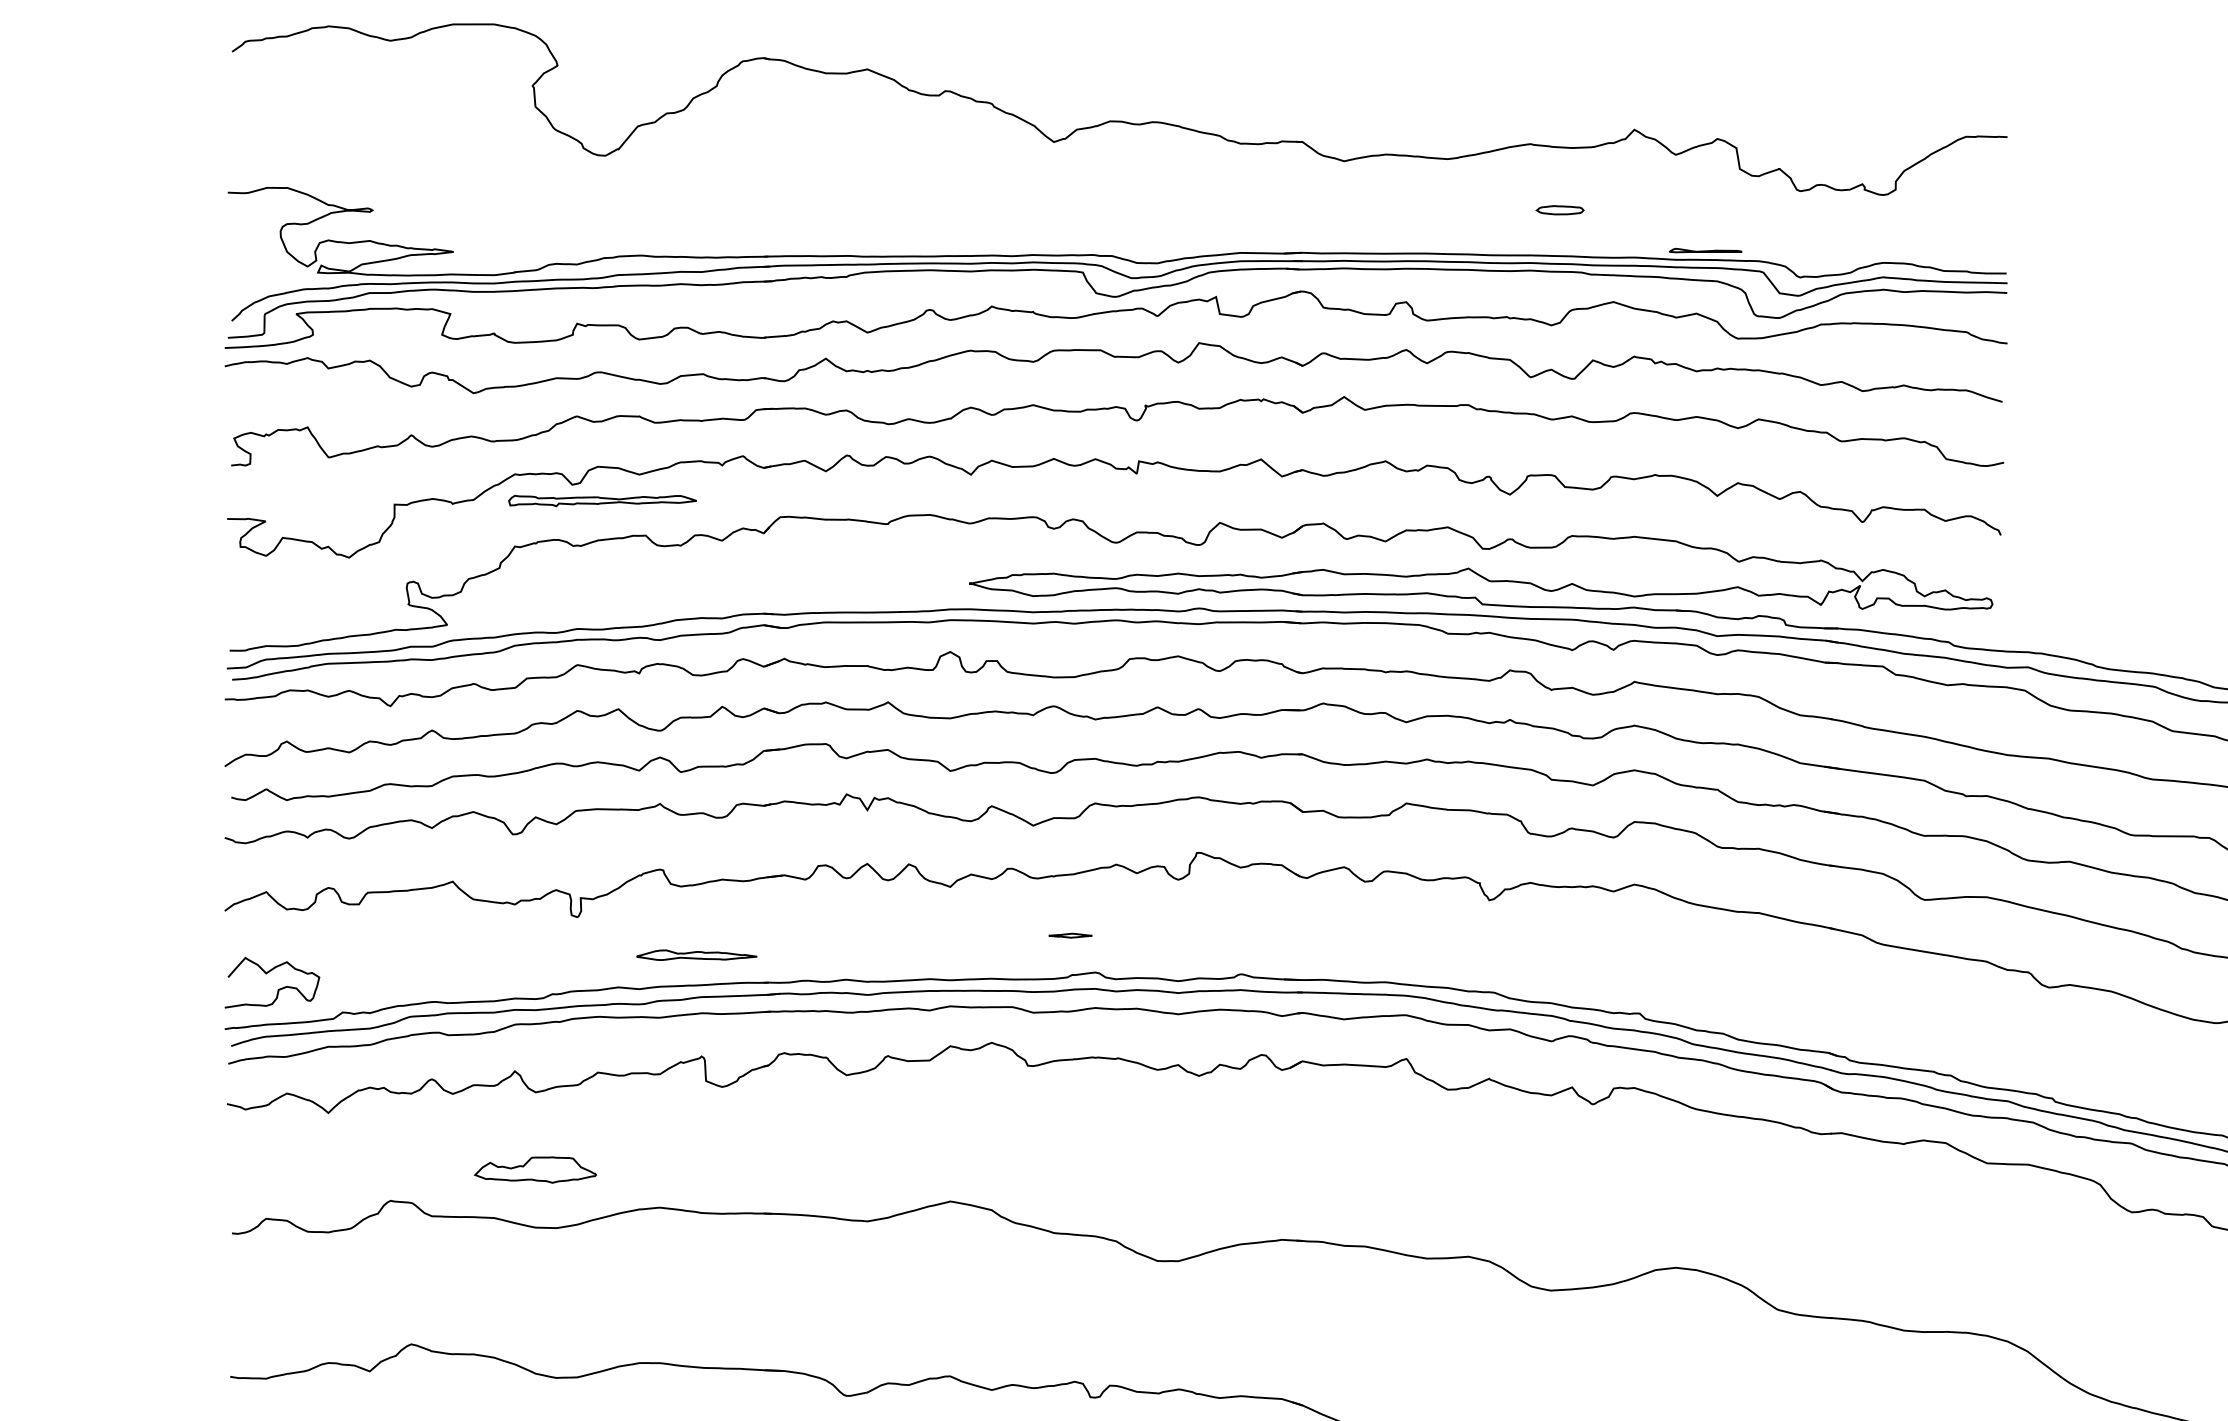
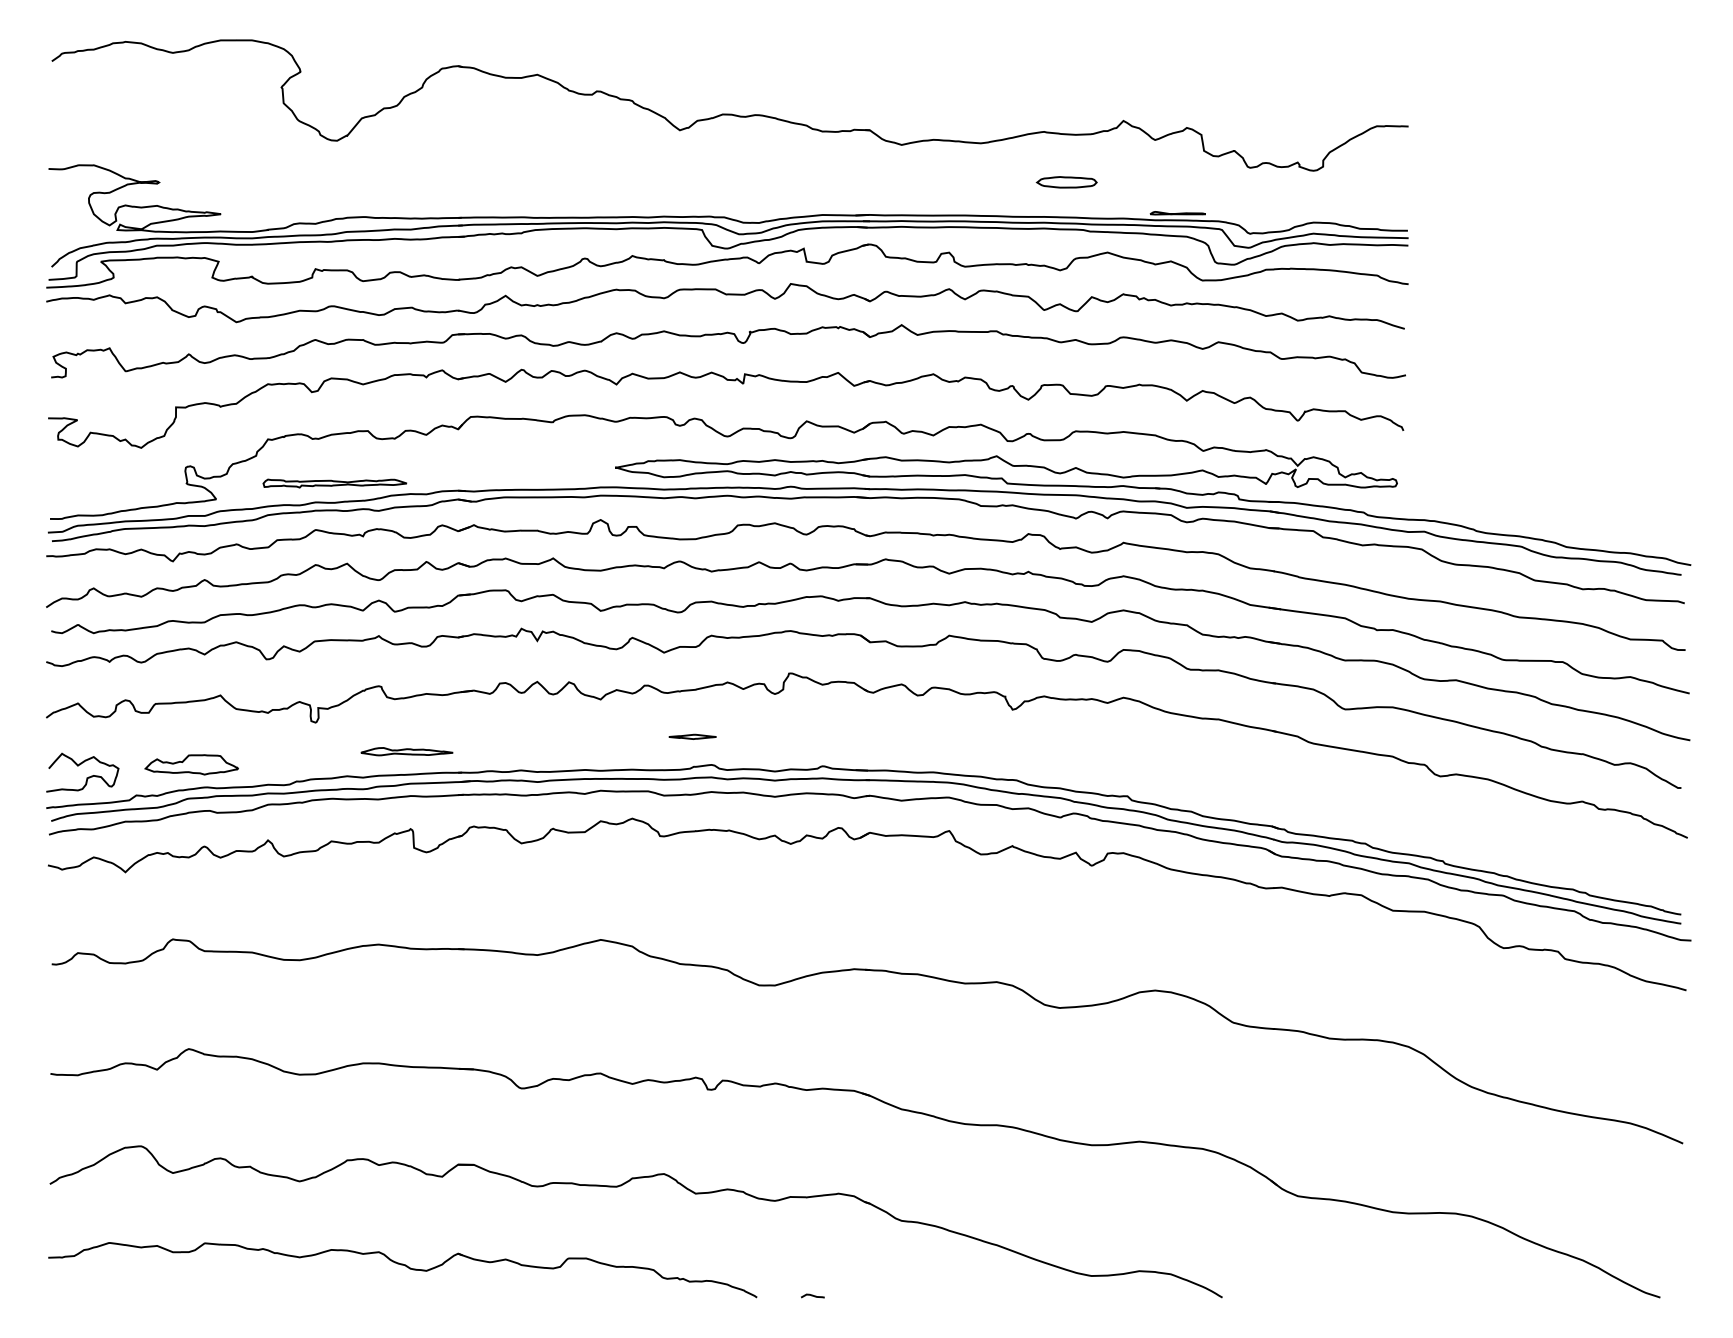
part: (1559, 210) -> (1066, 182), size x1.67
part: (601, 500) -> (334, 483), moved
part: (1070, 935) -> (692, 736), size x1.43
part: (535, 1169) -> (191, 764), moved

